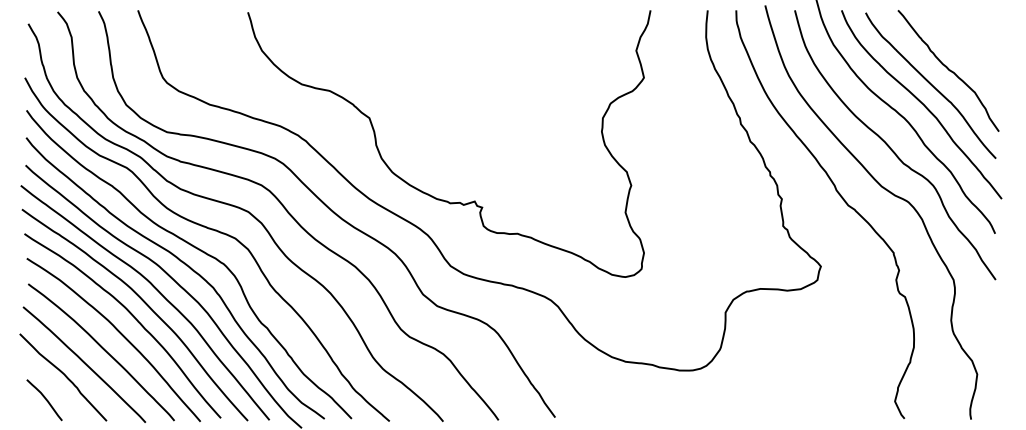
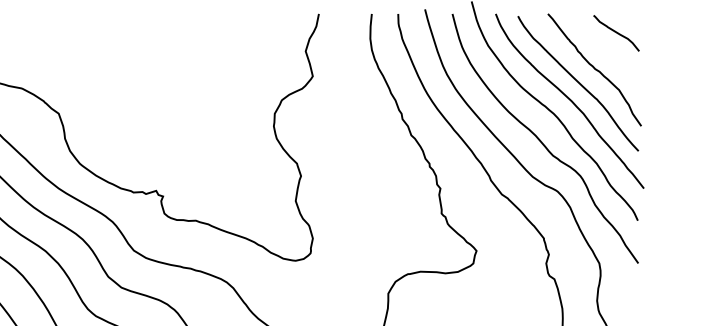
curve: (972, 30) -> (616, 32), added

